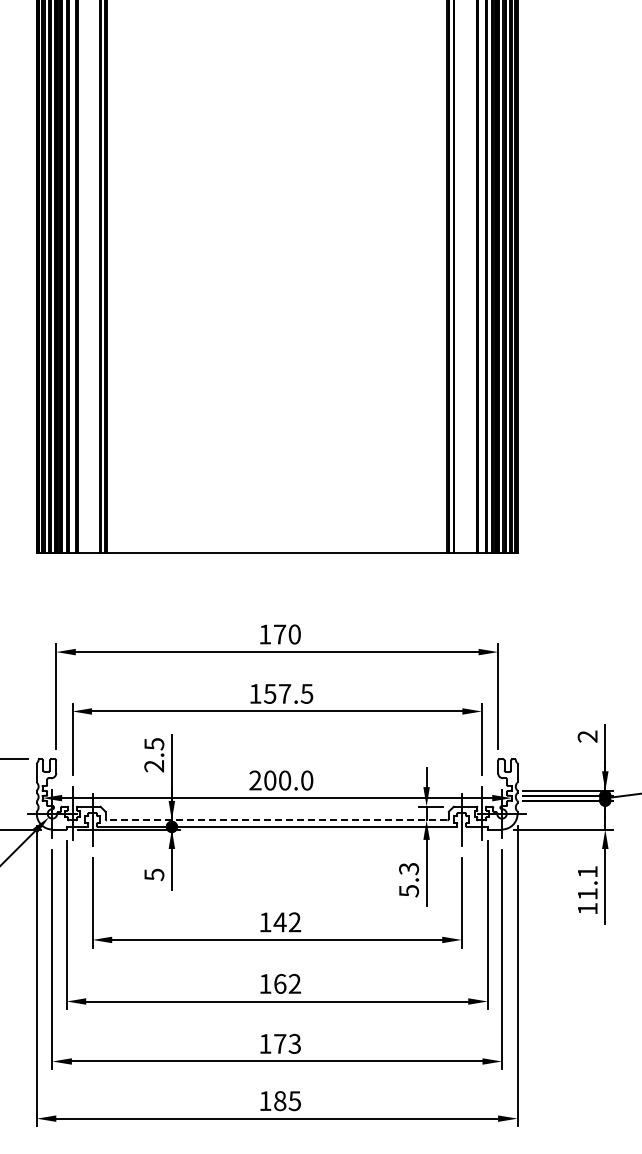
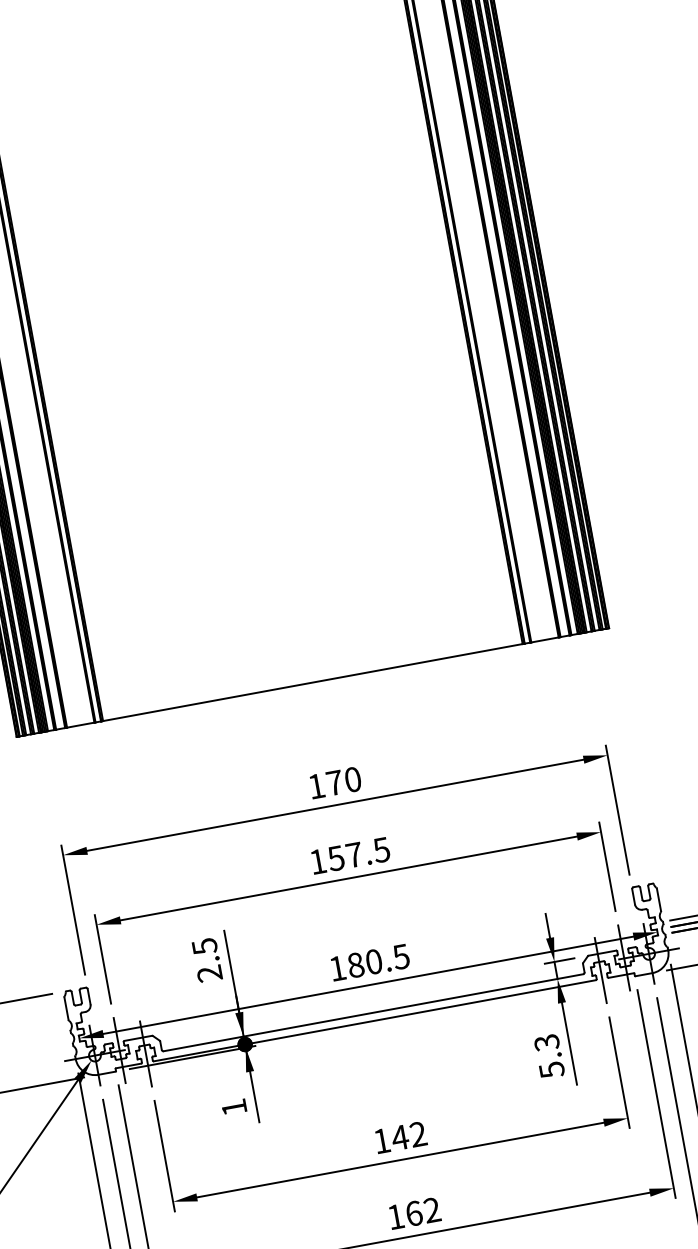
text: (281, 780) -> (369, 962), 200.0 -> 180.5
line: (276, 820) -> (372, 1013), dashed -> solid
text: (154, 874) -> (234, 1107), 5 -> 1

